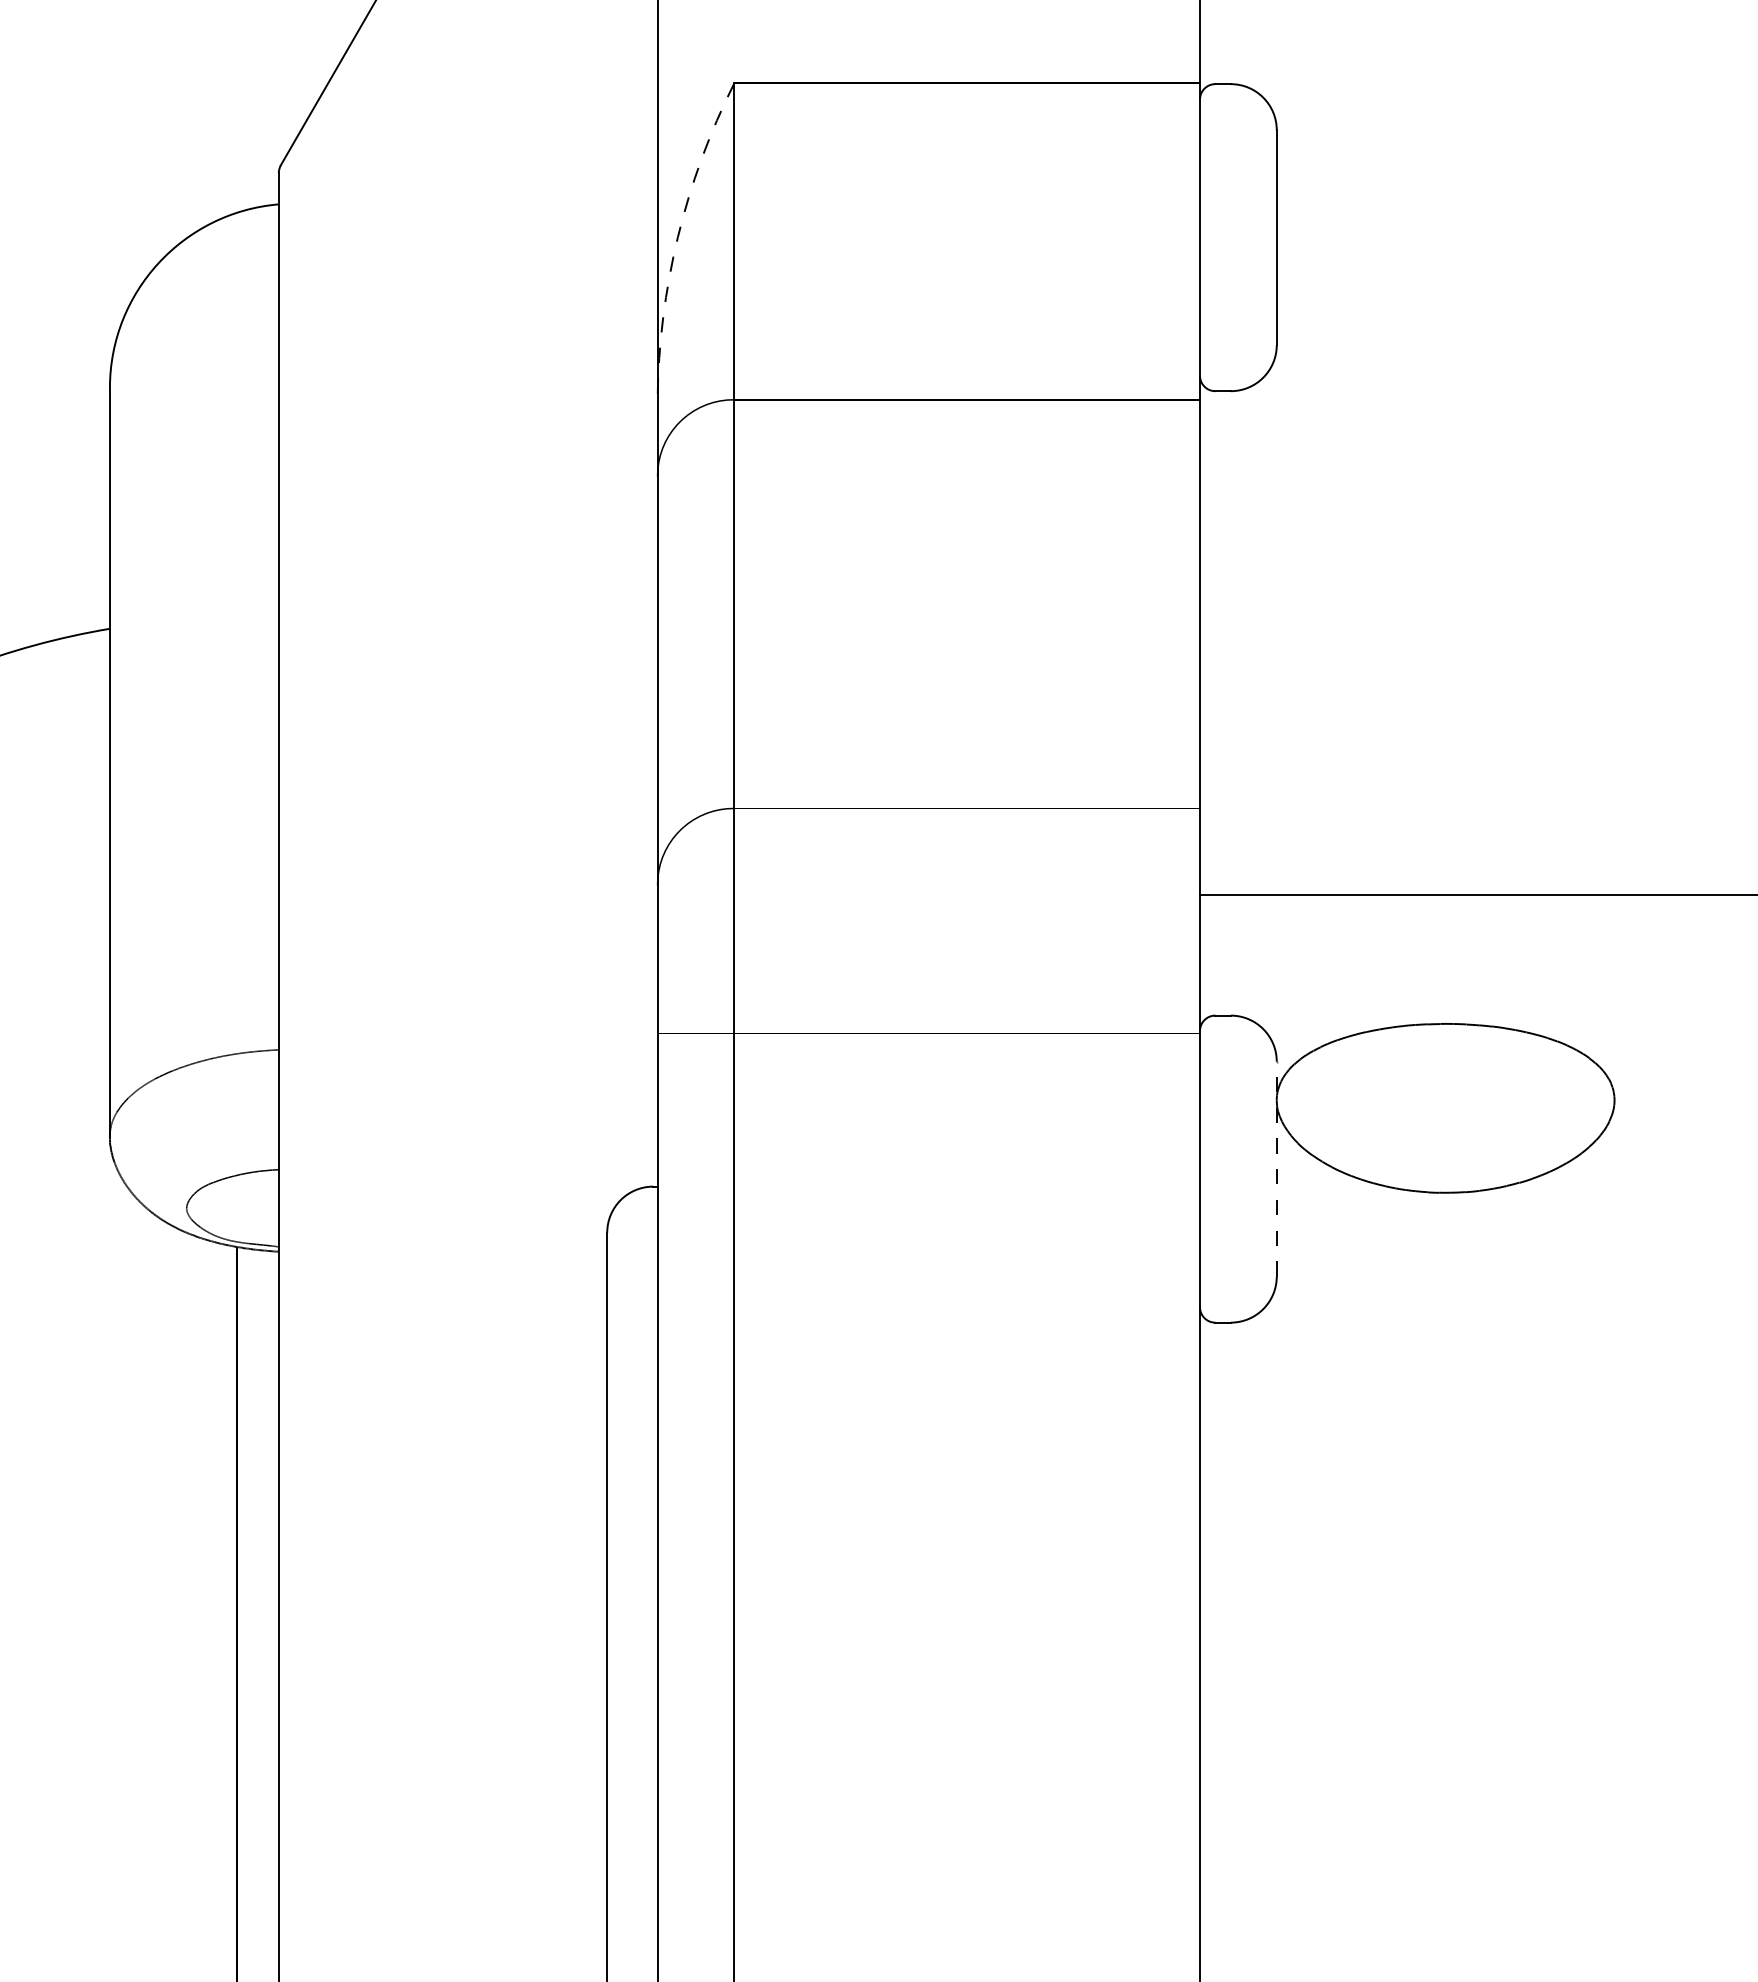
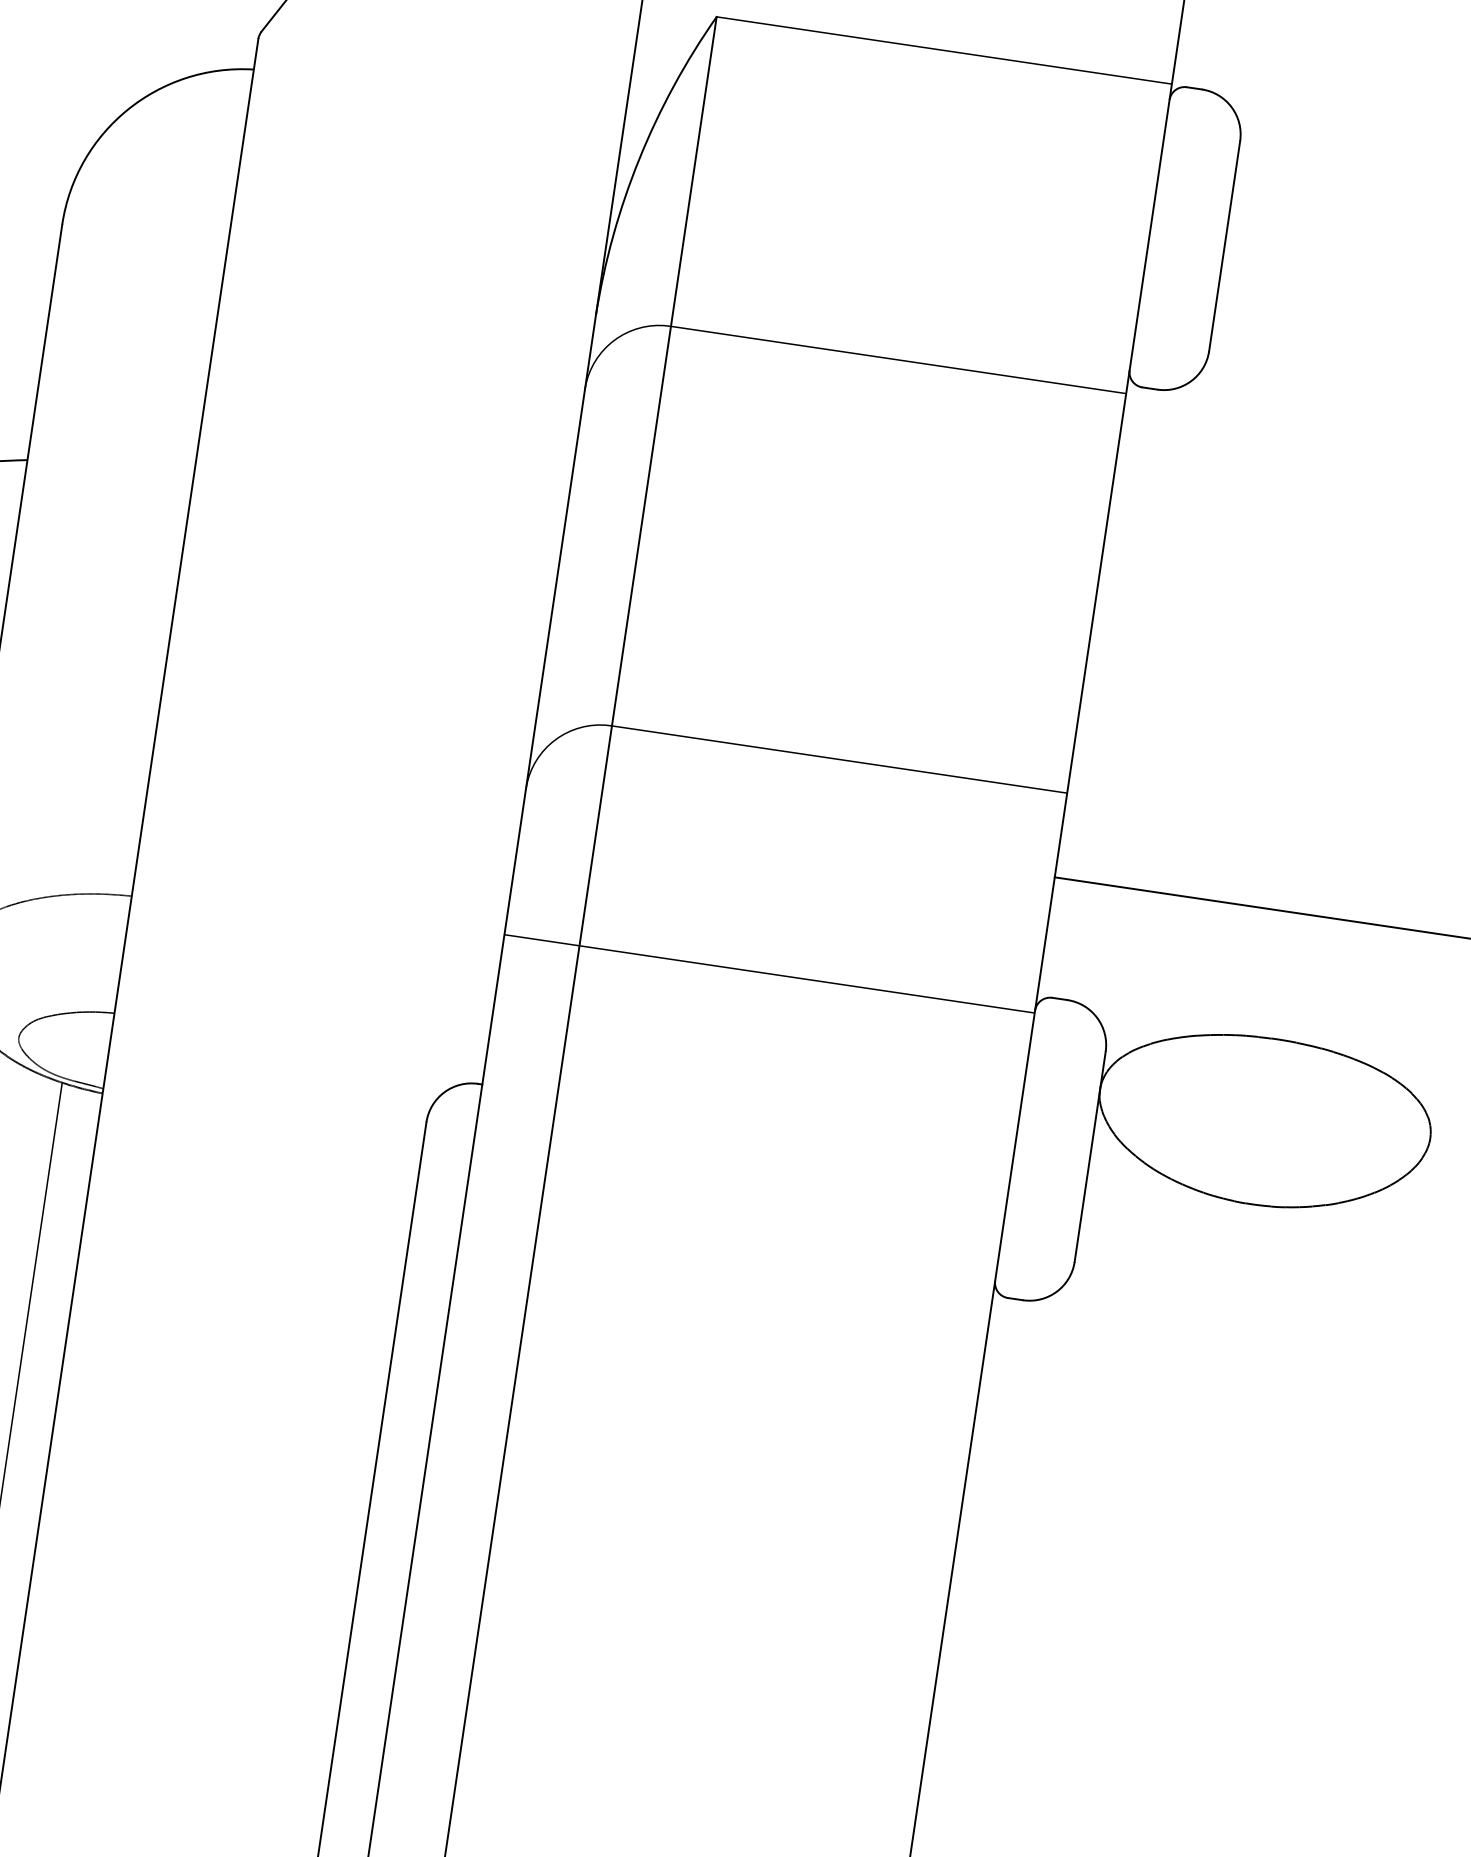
arc: (677, 237) -> (638, 159), dashed -> solid
line: (1276, 1168) -> (1090, 1156), dashed -> solid

